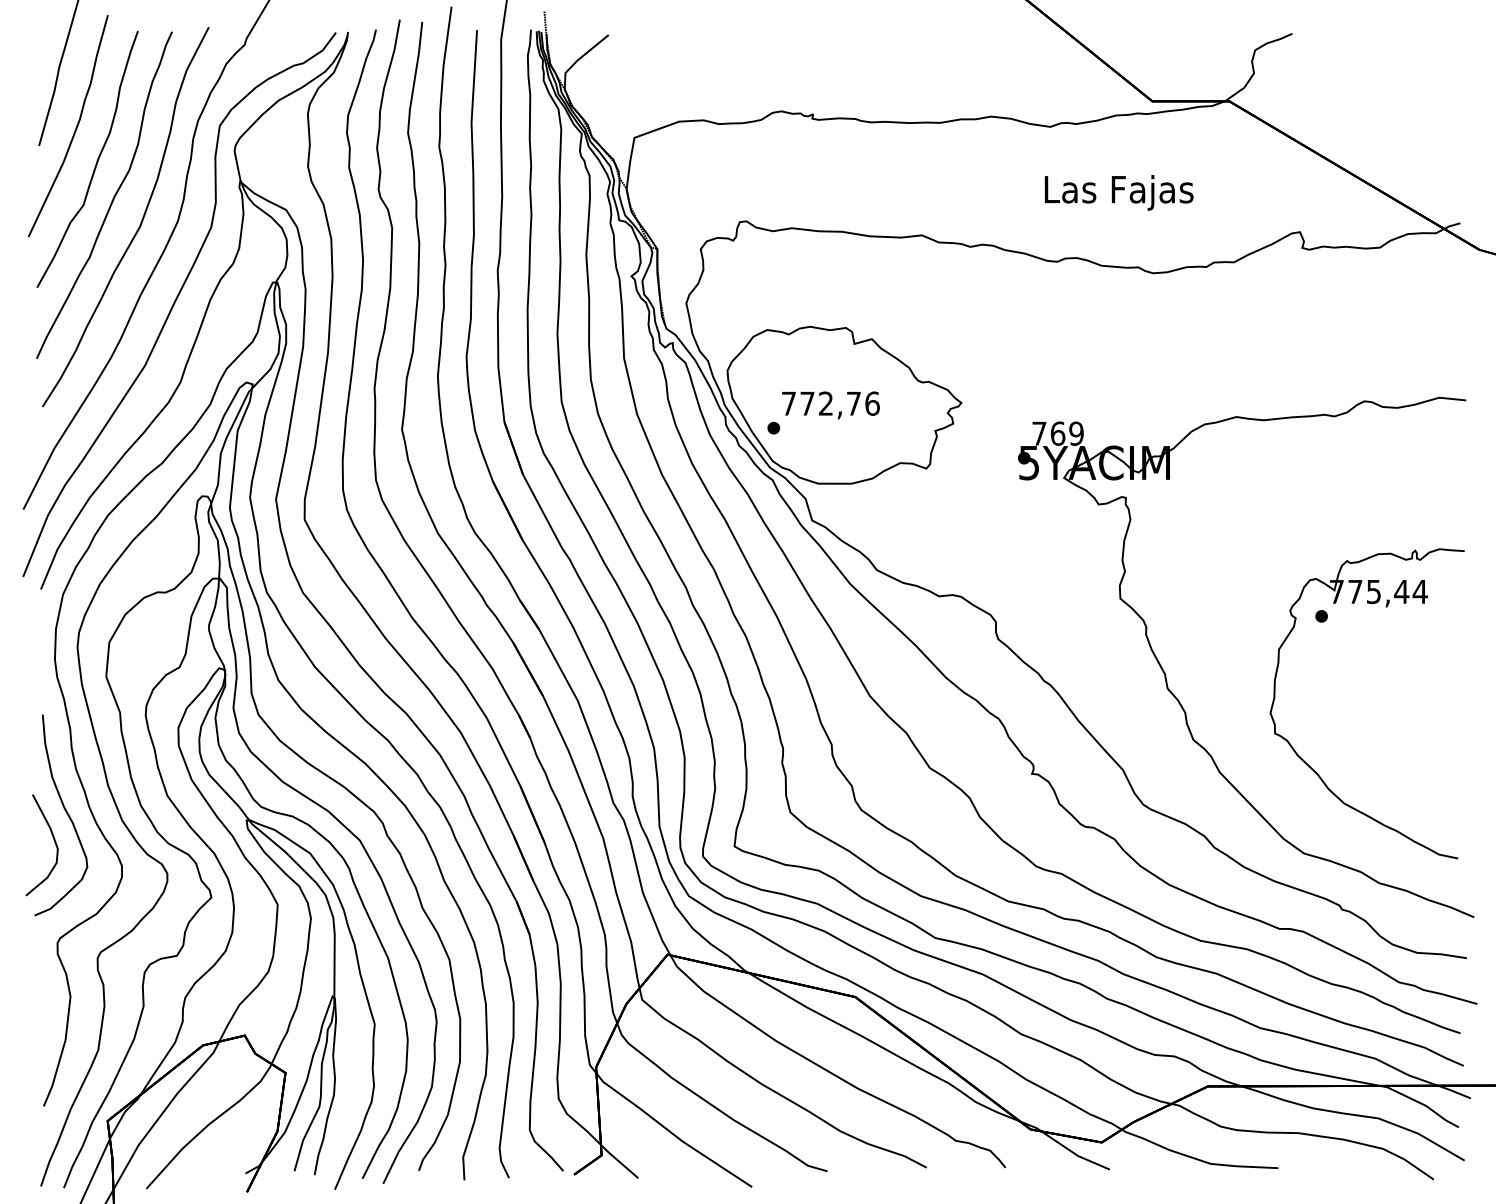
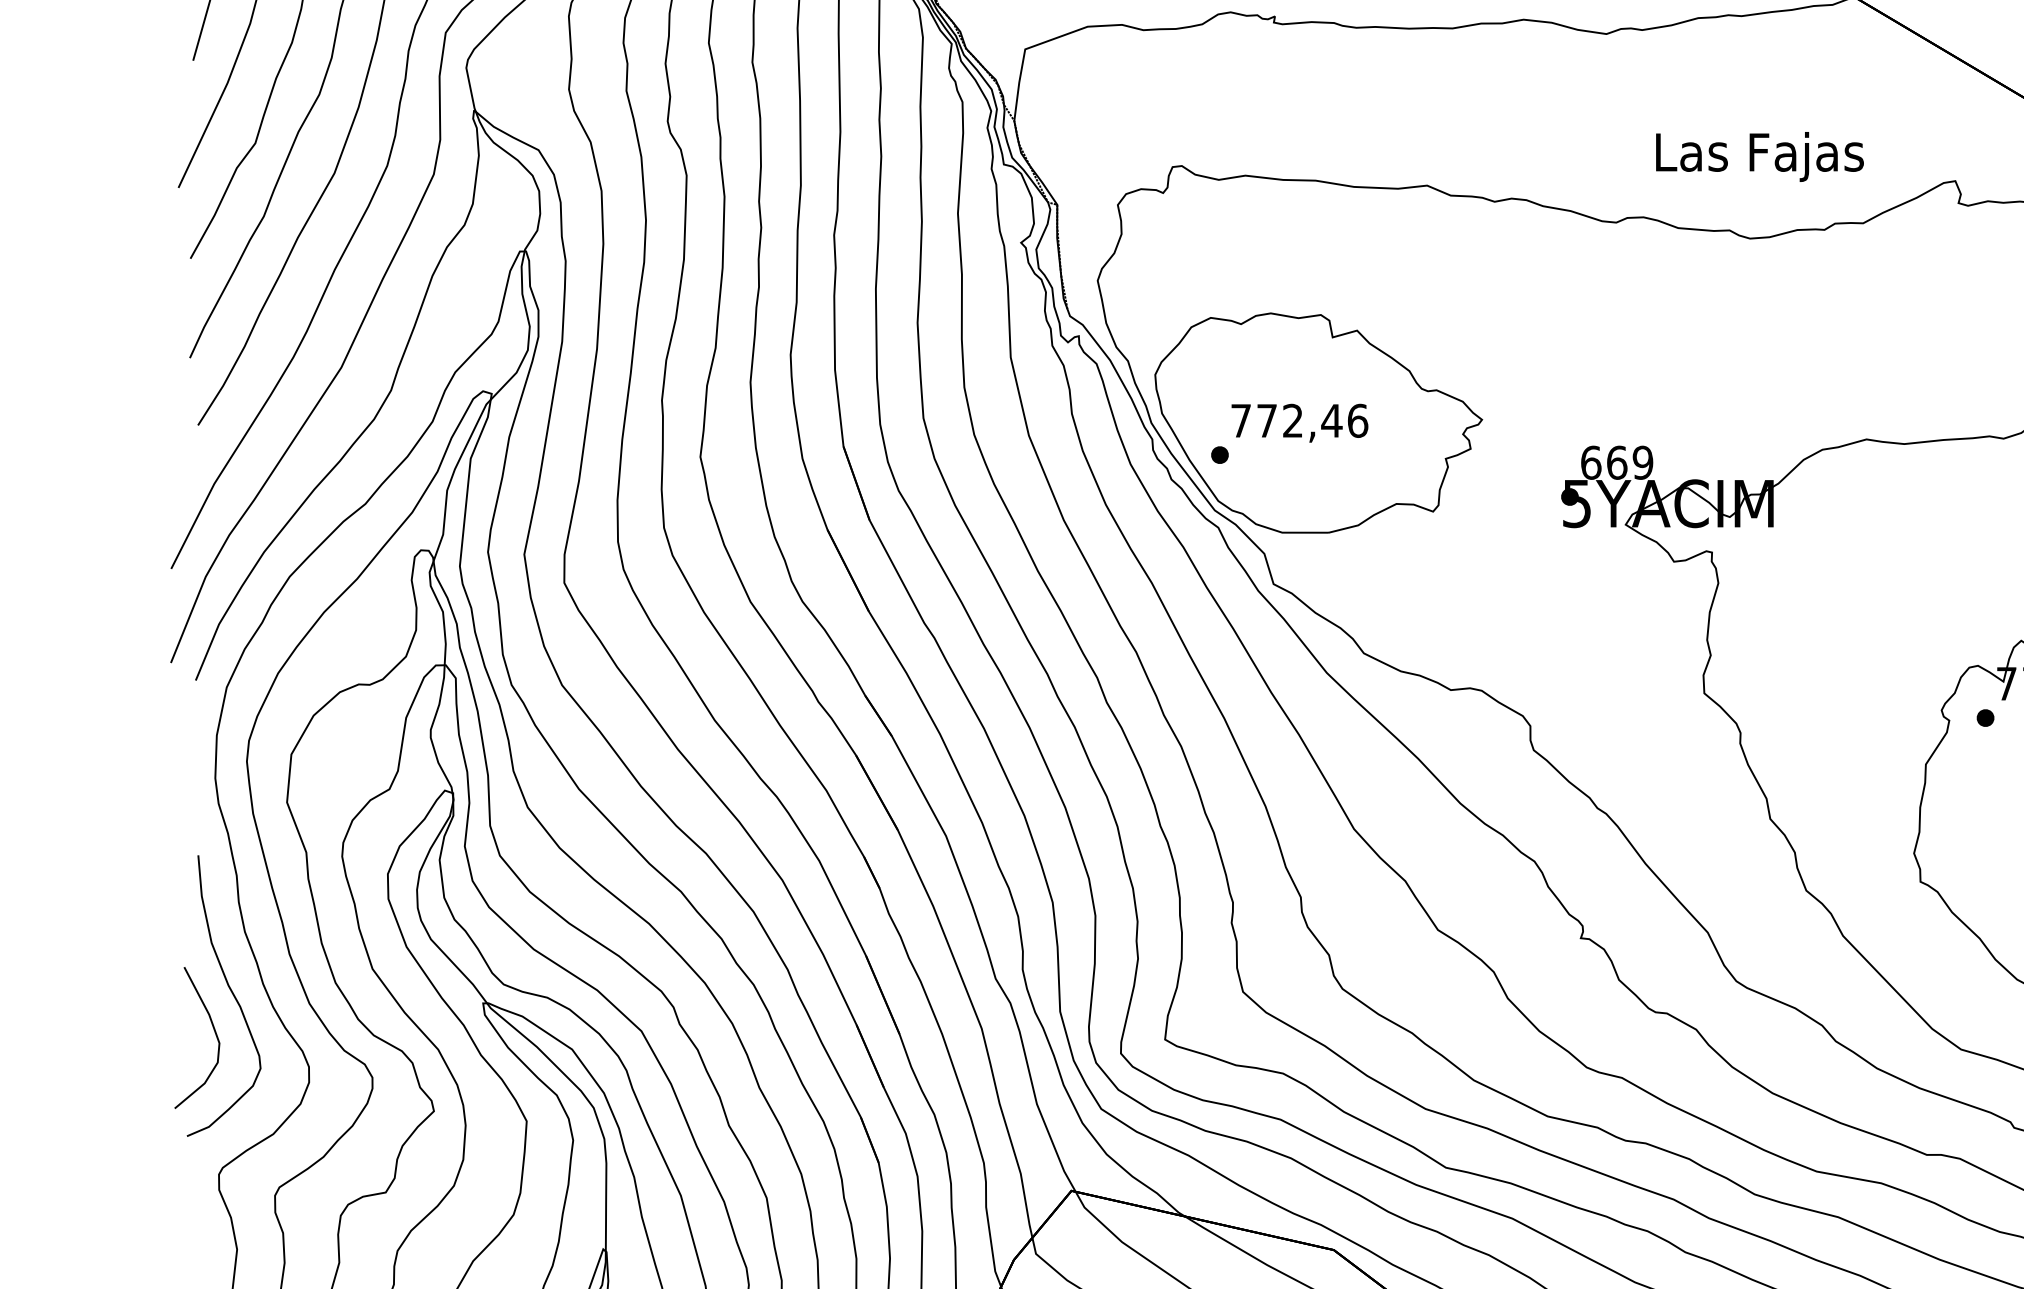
text: (1118, 192) -> (1758, 156), moved
text: (853, 403) -> (1331, 420), 772,76 -> 772,46
text: (1039, 433) -> (1591, 462), 769 -> 669

